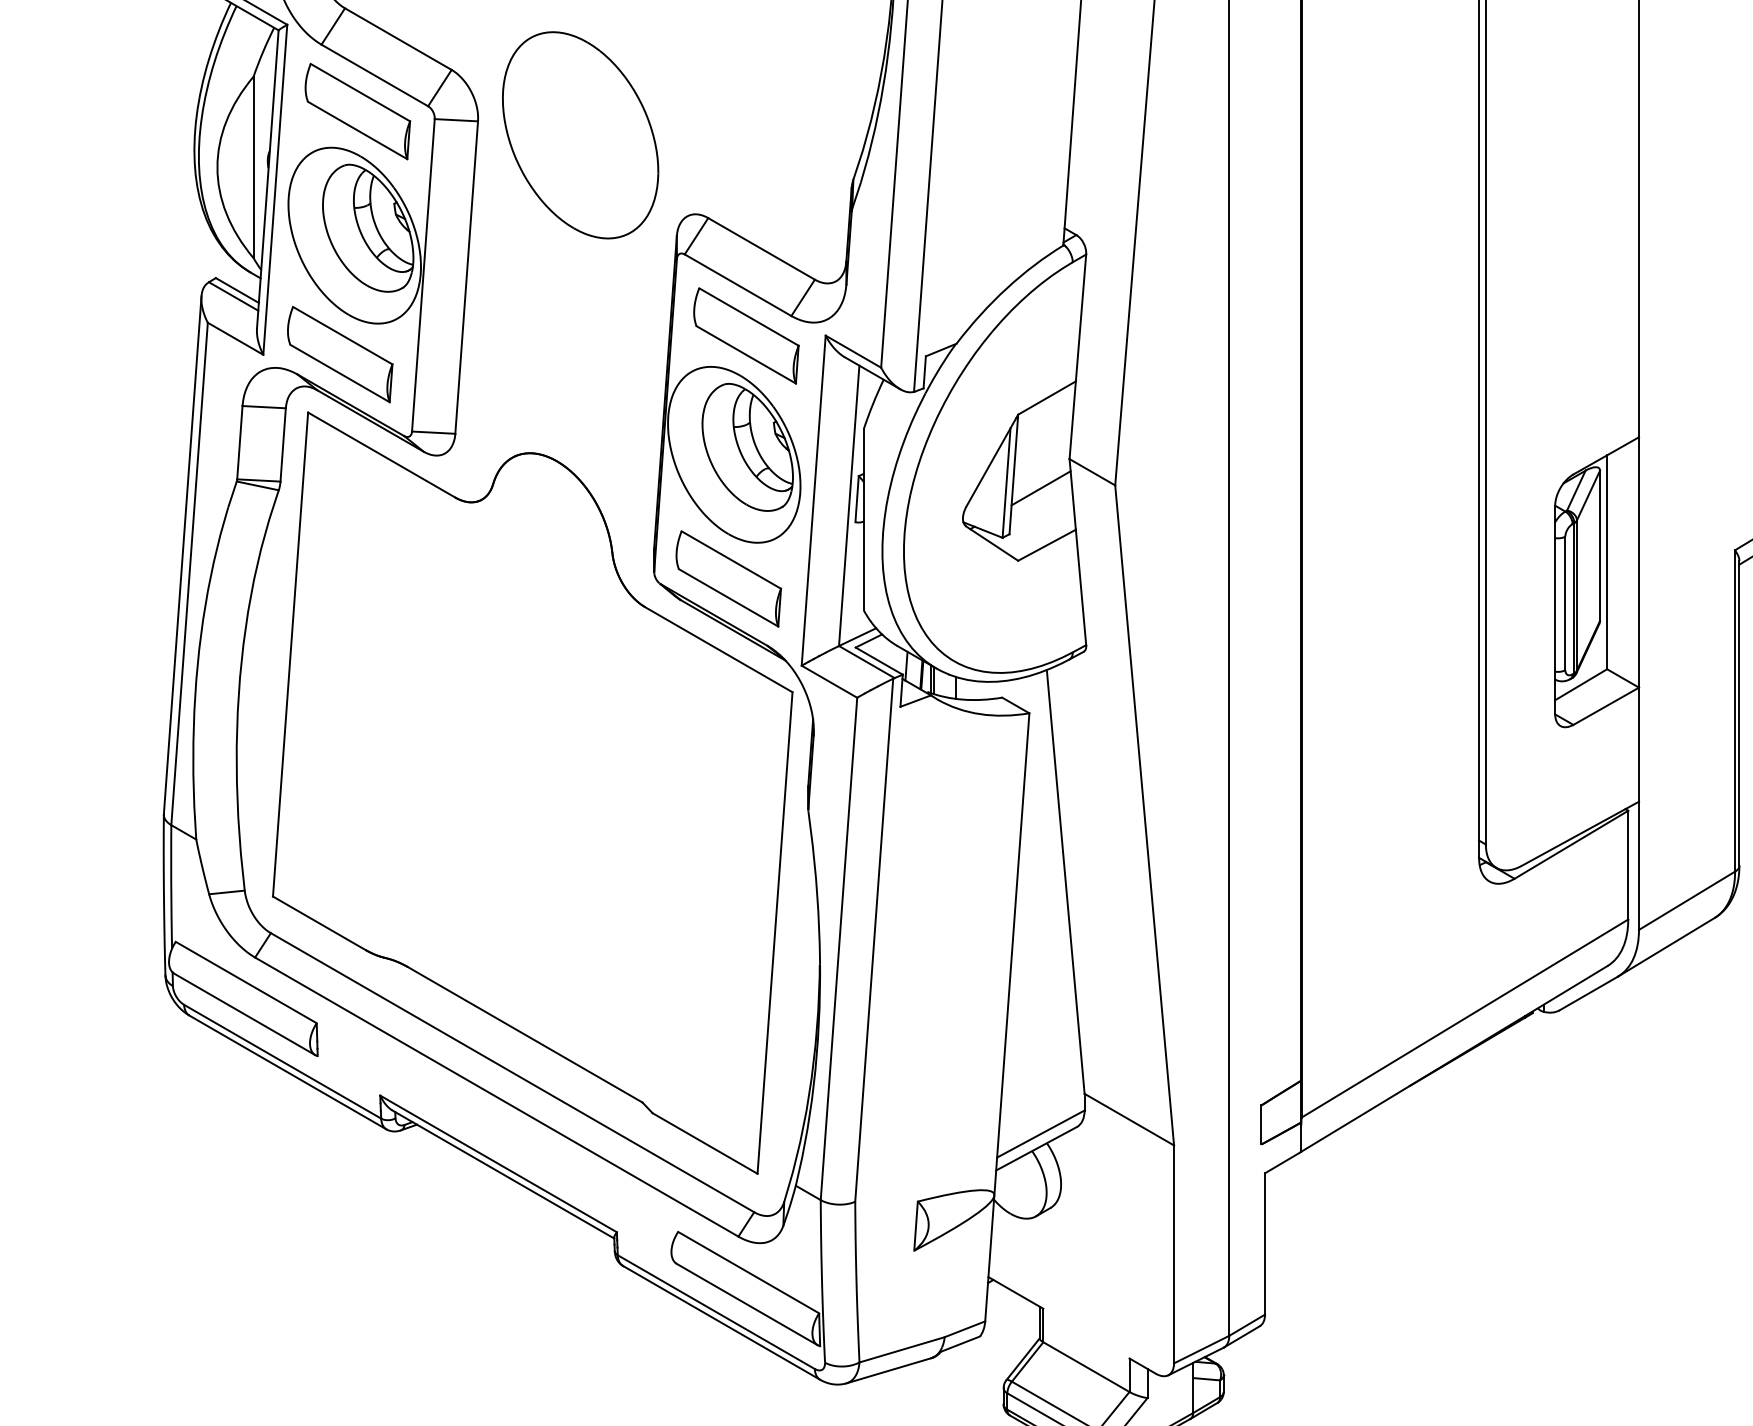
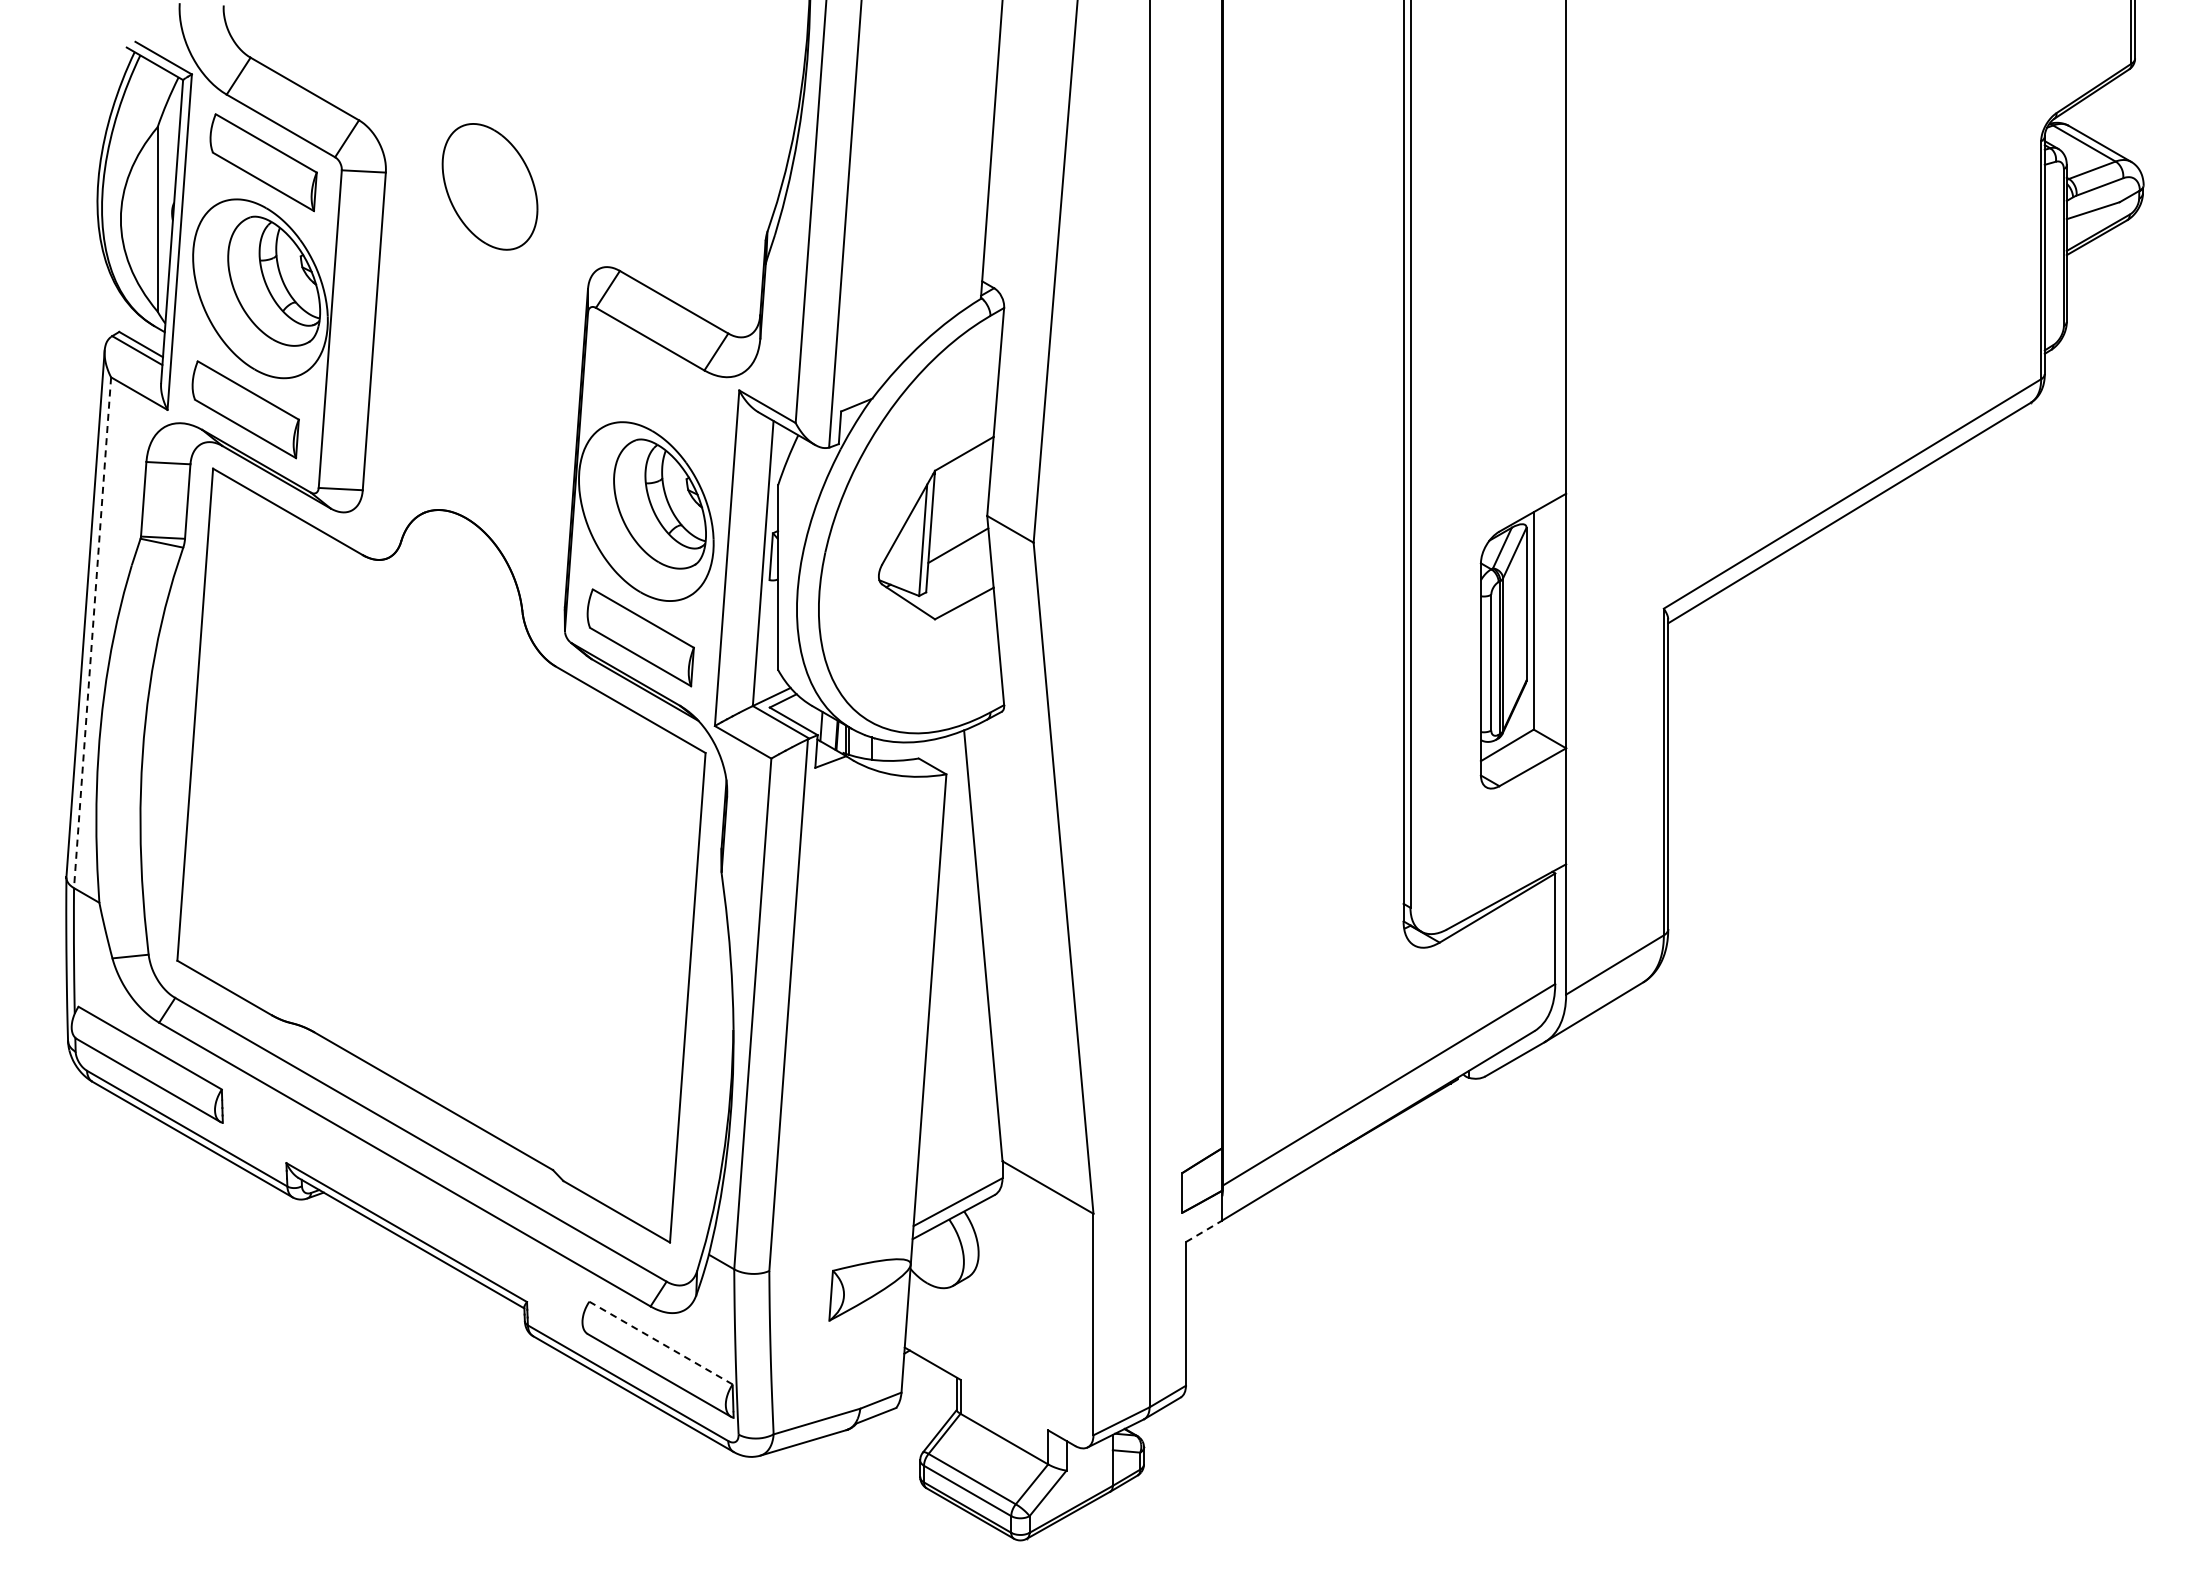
part: (579, 135) -> (489, 186), size x0.6
part: (746, 335) -> (658, 390), removed
line: (189, 574) -> (92, 633), solid -> dashed
line: (1283, 1162) -> (1204, 1231), solid -> dashed
line: (749, 1273) -> (661, 1343), solid -> dashed

